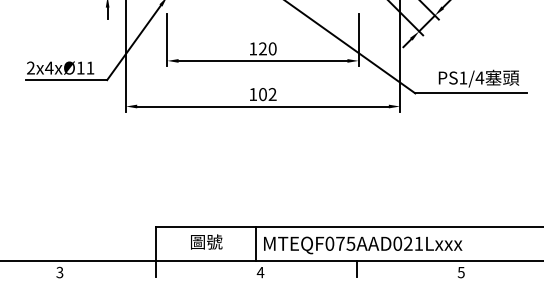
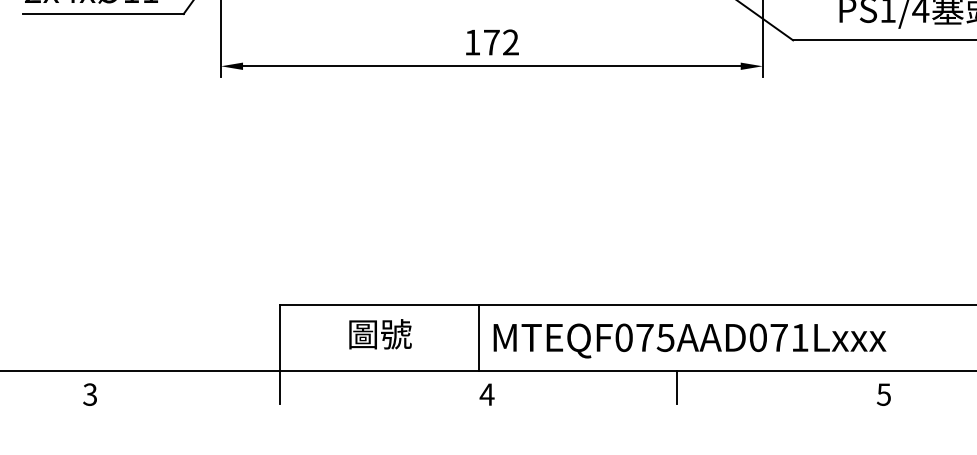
text: (262, 94) -> (490, 42), 102 -> 172
text: (408, 243) -> (779, 337), MTEQF075AAD021Lxxx -> MTEQF075AAD071Lxxx

